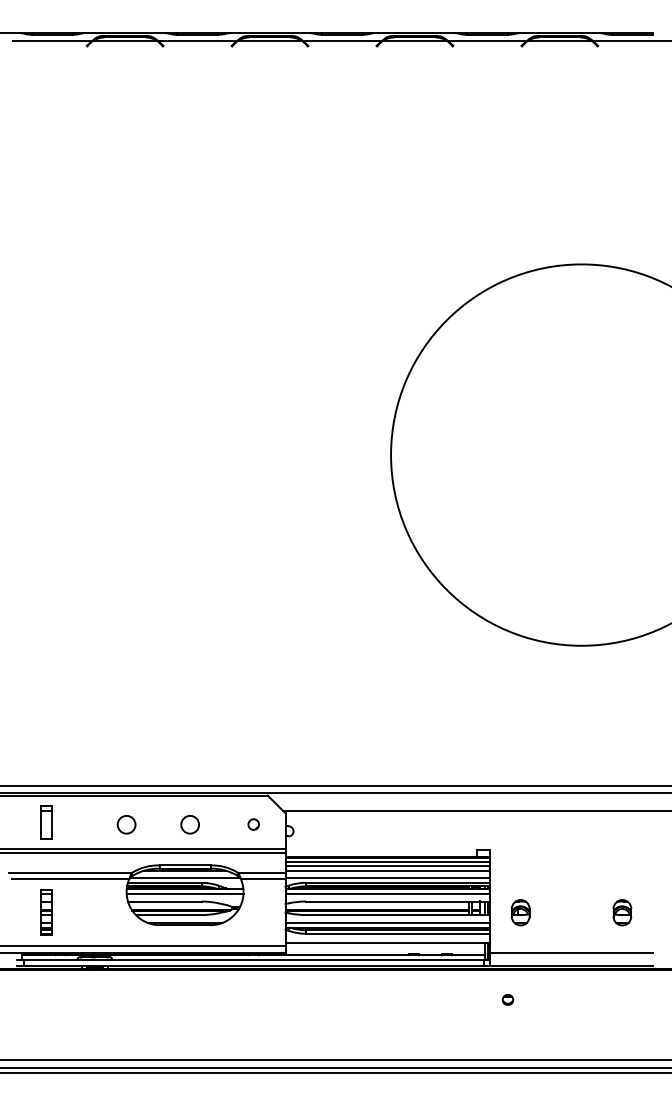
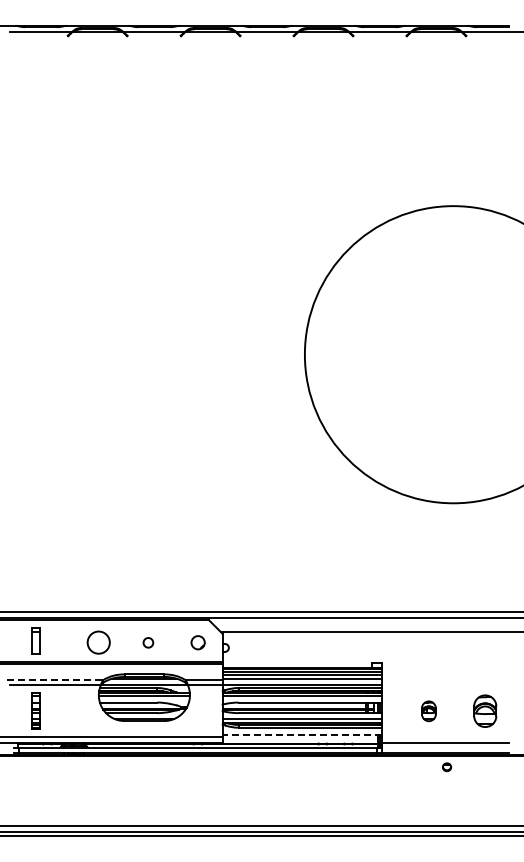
circle: (126, 824) -> (98, 642), size x1.6
circle: (190, 824) -> (148, 642), size x0.7
part: (253, 824) -> (197, 642), size x1.6
line: (70, 873) -> (55, 680), solid -> dashed
part: (520, 912) -> (428, 711), moved
part: (621, 912) -> (484, 711), size x1.6
line: (387, 942) -> (302, 734), solid -> dashed
part: (508, 1000) -> (447, 767), moved

